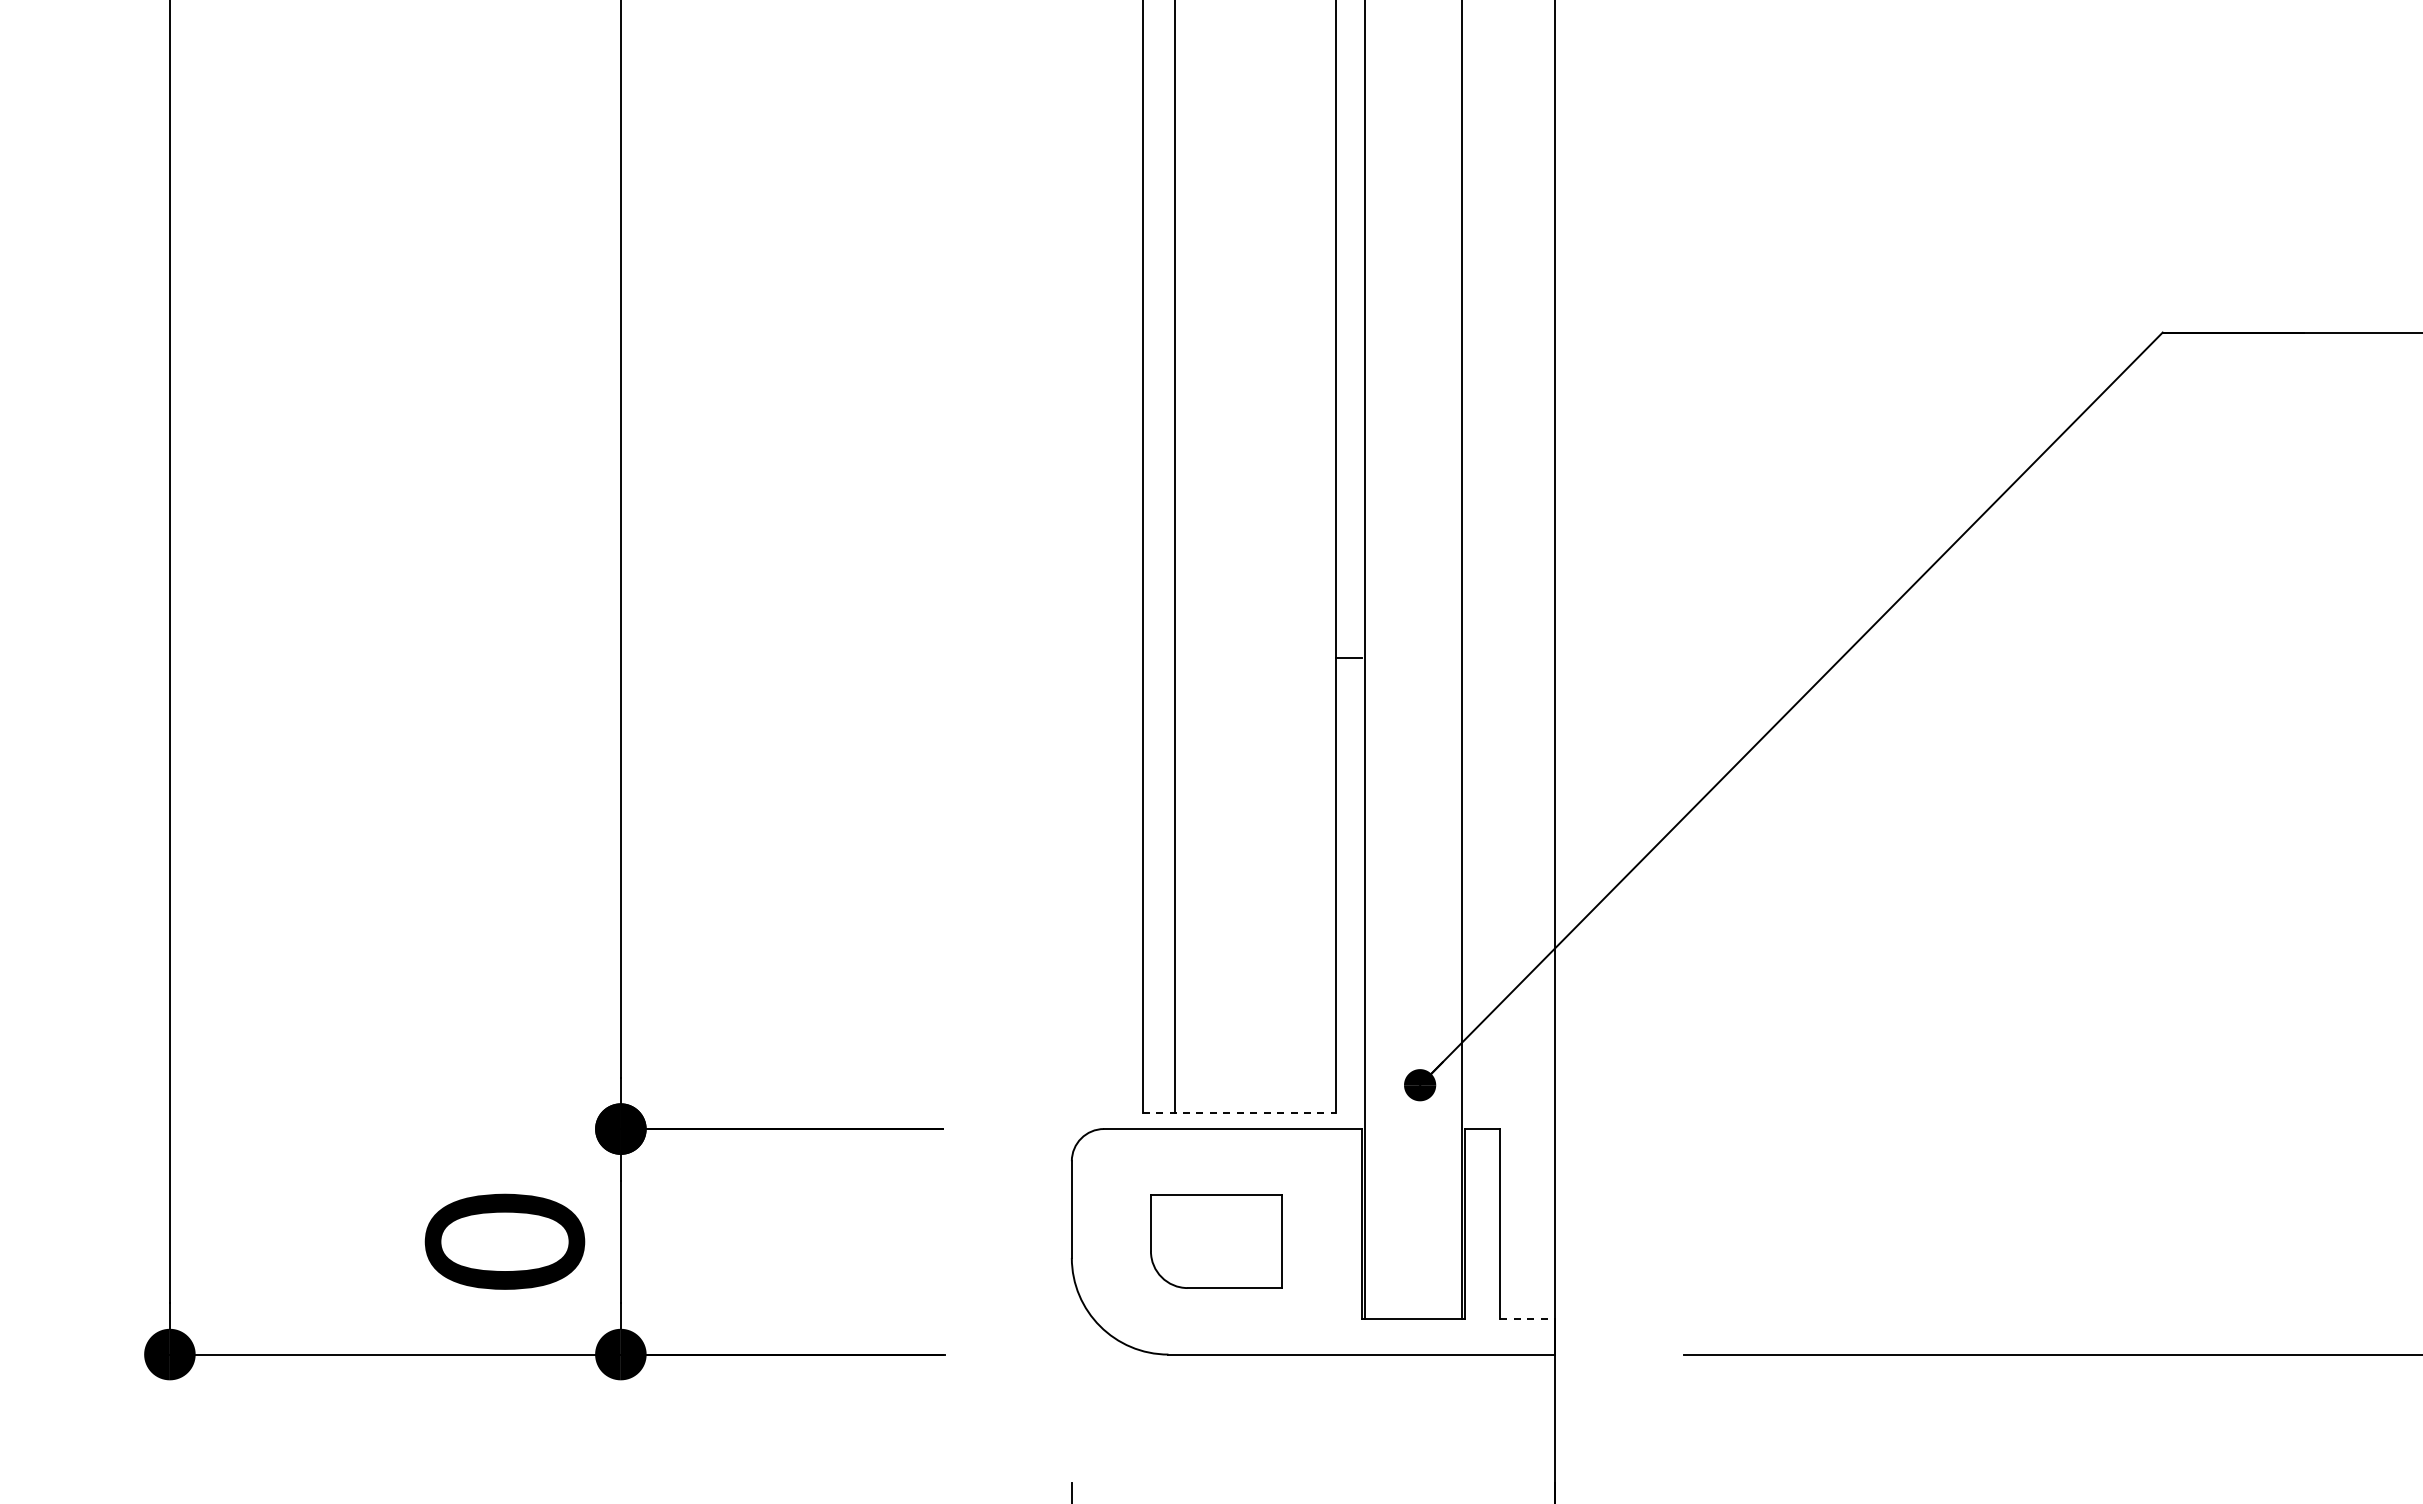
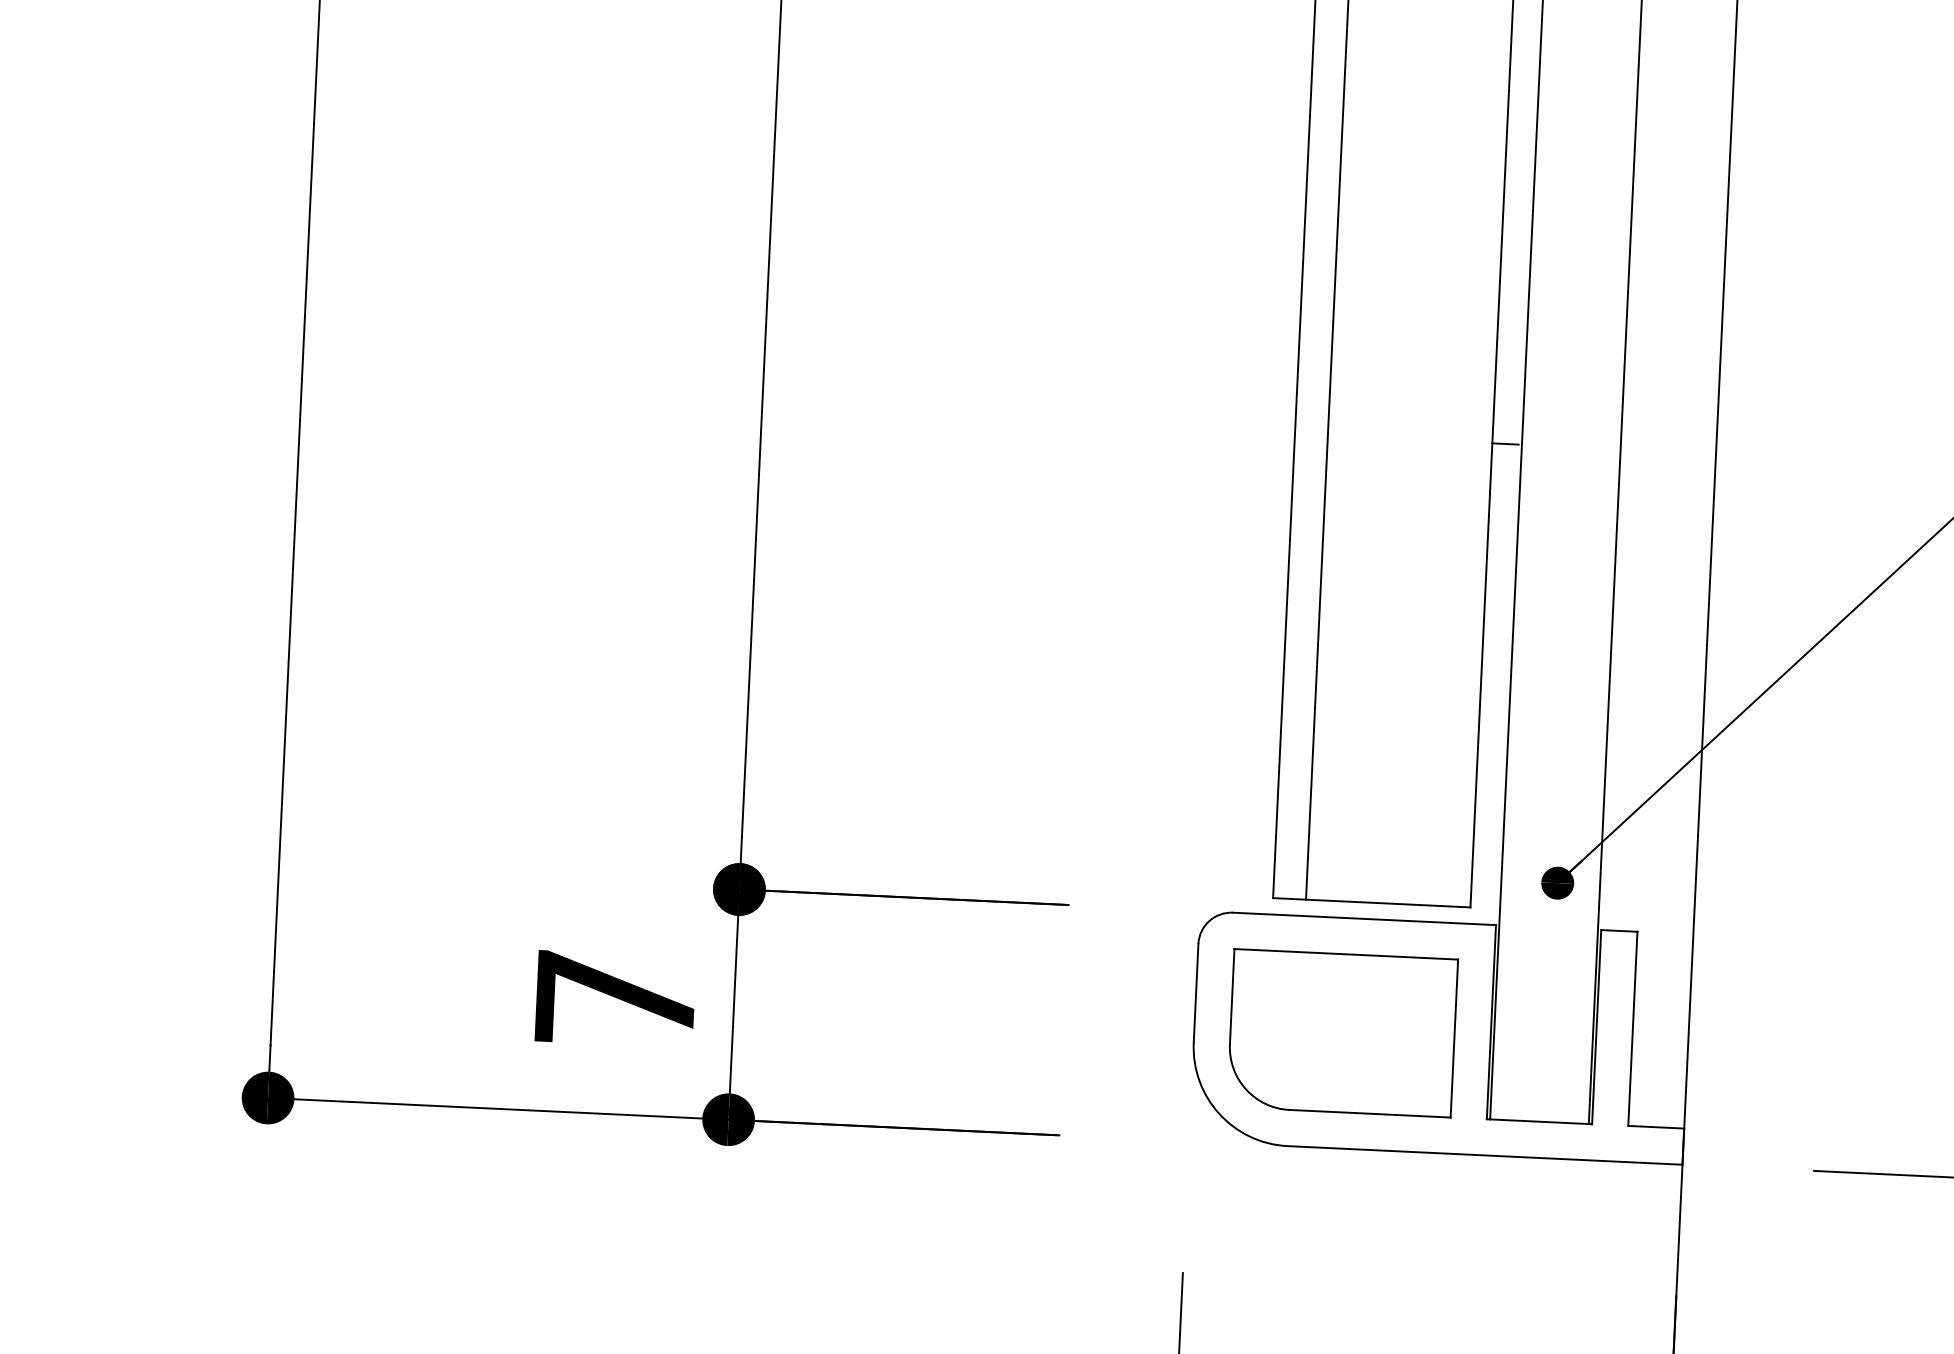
line: (1239, 1112) -> (1371, 902), dashed -> solid
text: (504, 1241) -> (615, 998), 0 -> 7
part: (1216, 1241) -> (1342, 1032), size x1.67
line: (1528, 1319) -> (1657, 1127), dashed -> solid

